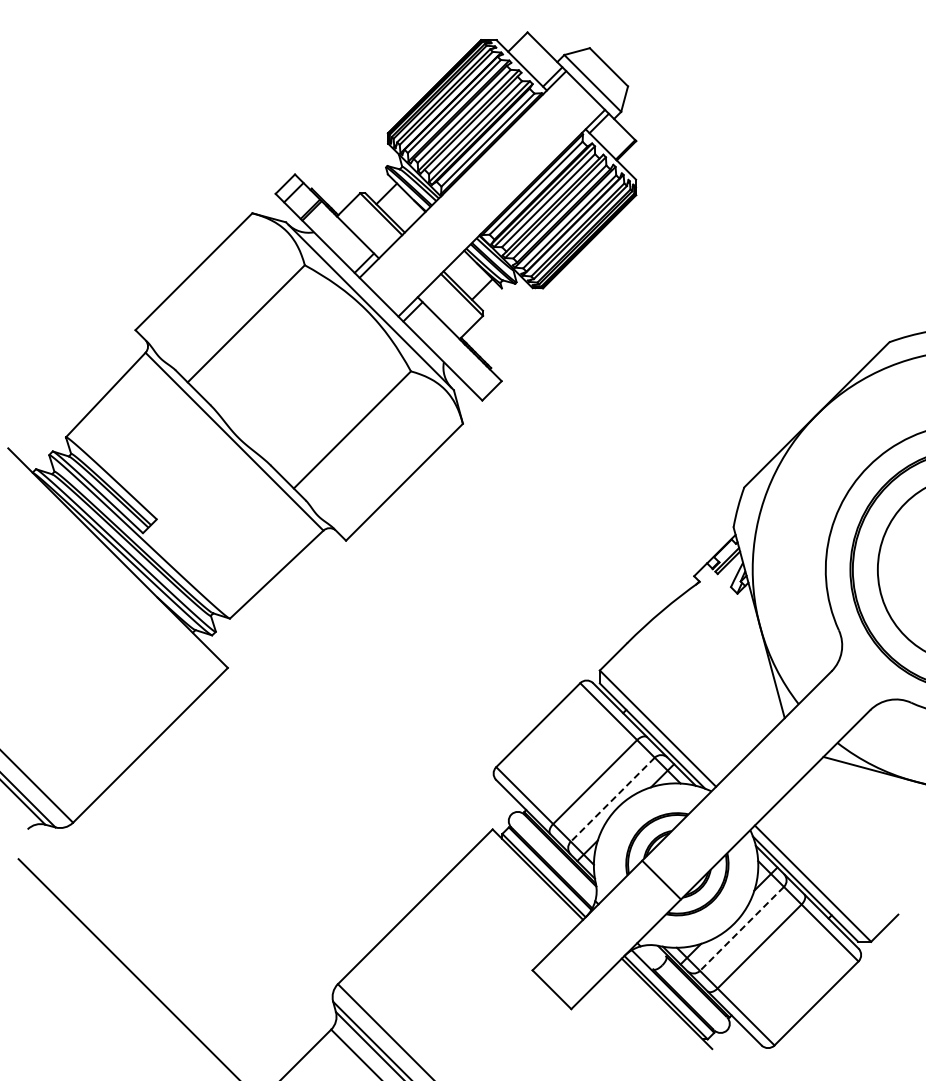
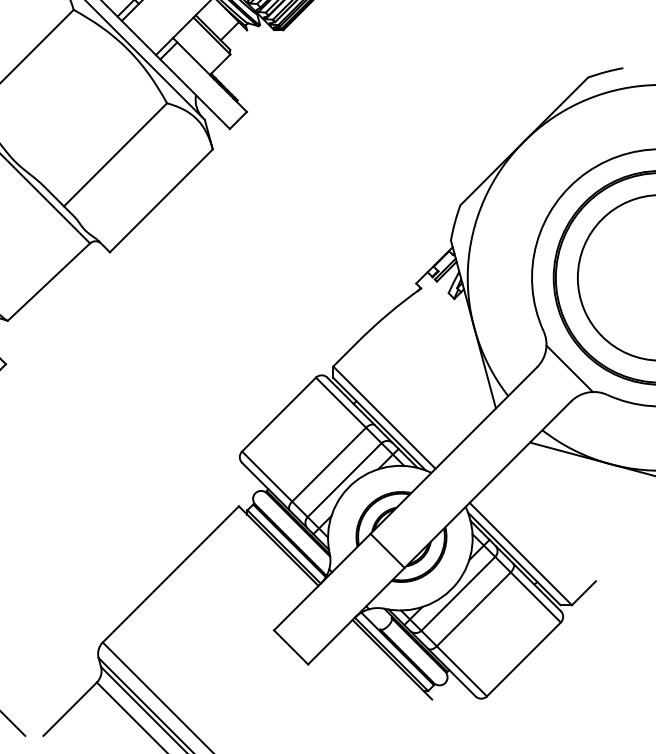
line: (868, 672) -> (569, 368), added
line: (612, 800) -> (344, 480), dashed -> solid
line: (741, 929) -> (457, 594), dashed -> solid

